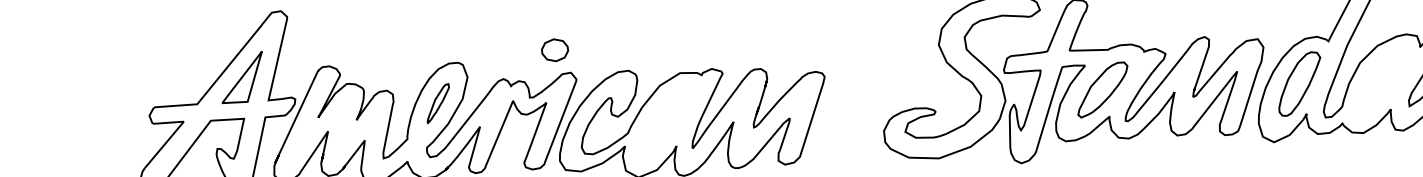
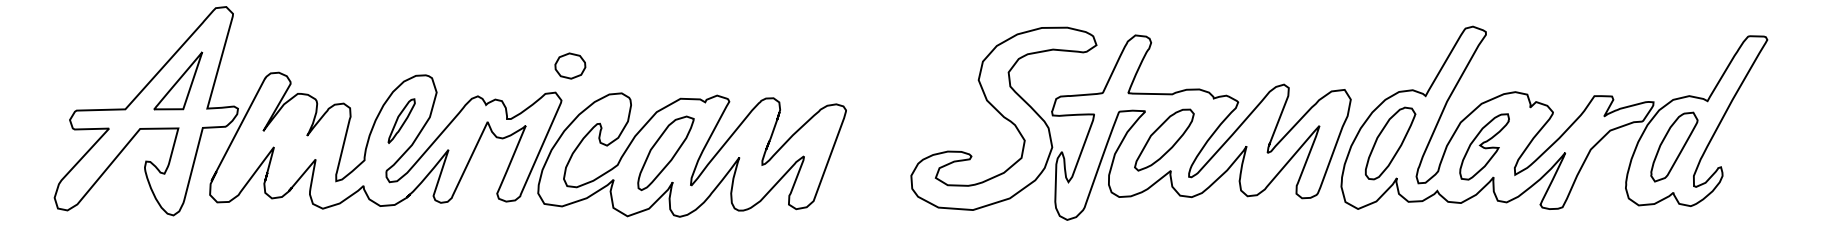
part: (555, 49) -> (570, 65), moved
part: (1381, 82) -> (1484, 146), added
part: (669, 121) -> (665, 153), added

